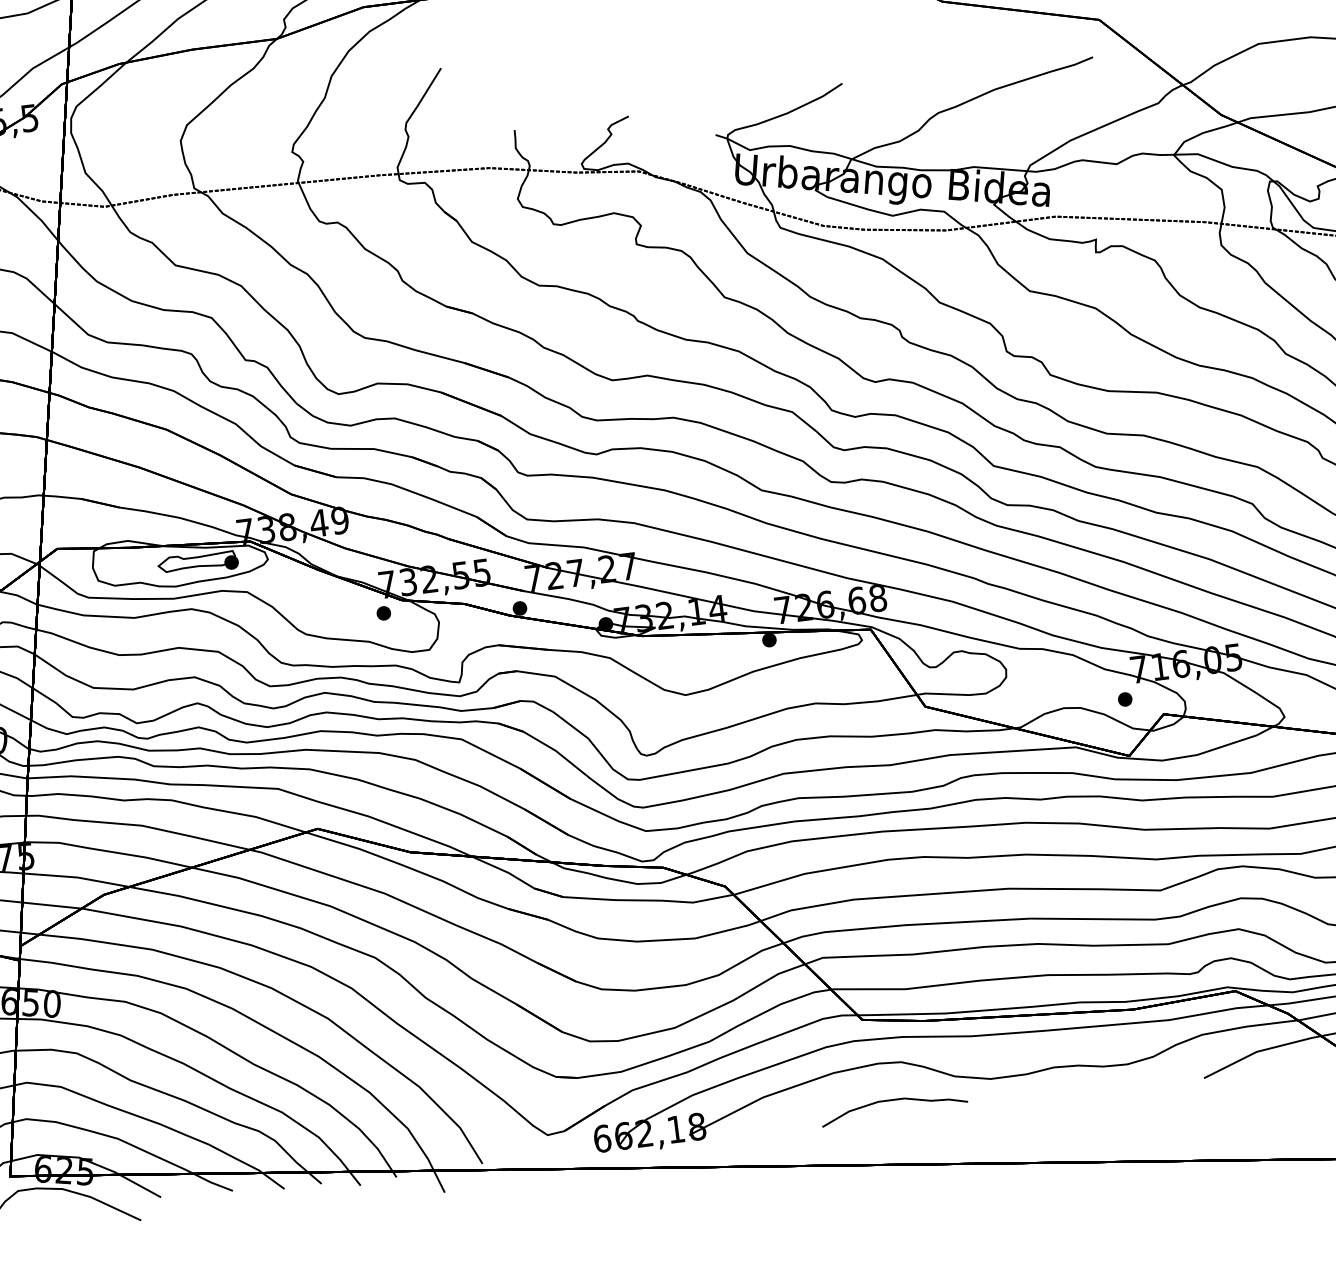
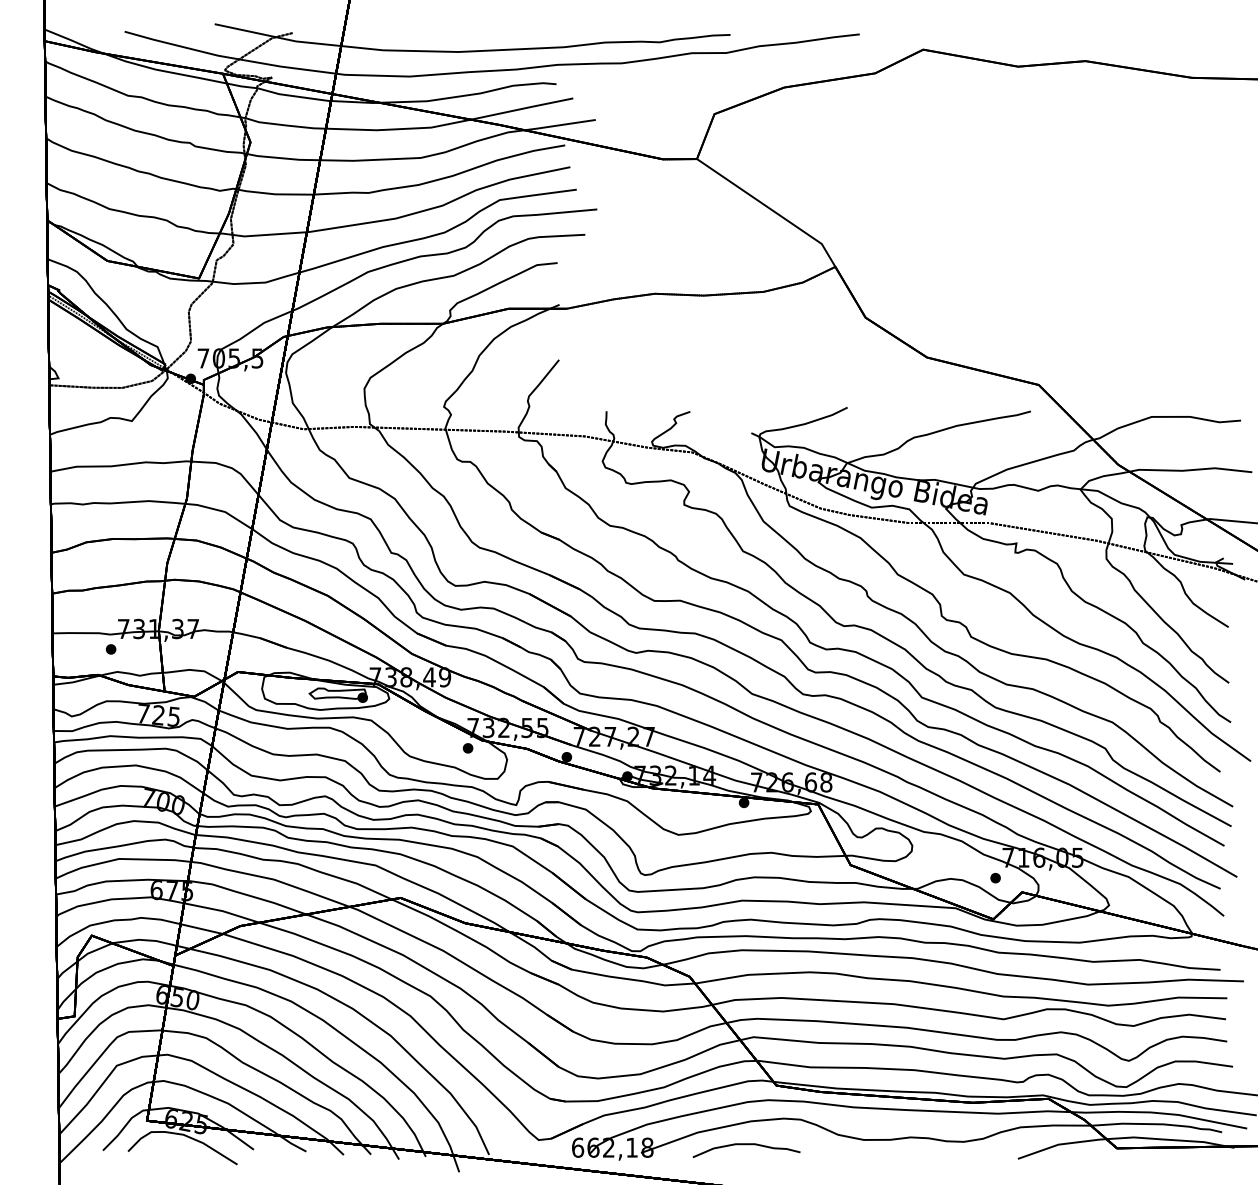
curve: (893, 1101) -> (746, 1145), moved

